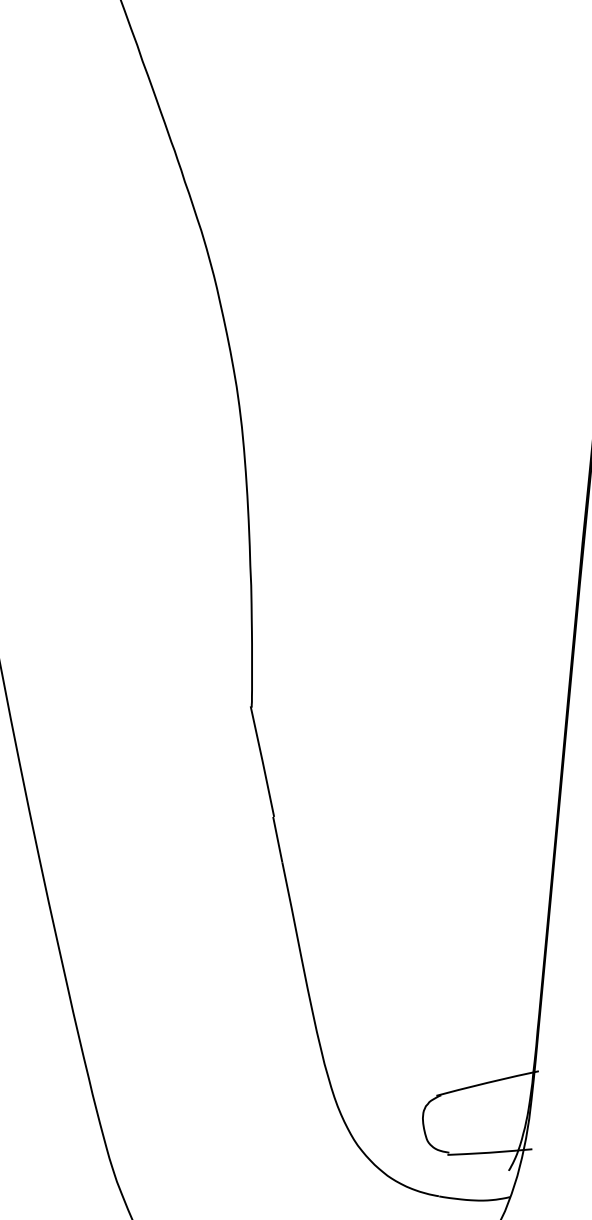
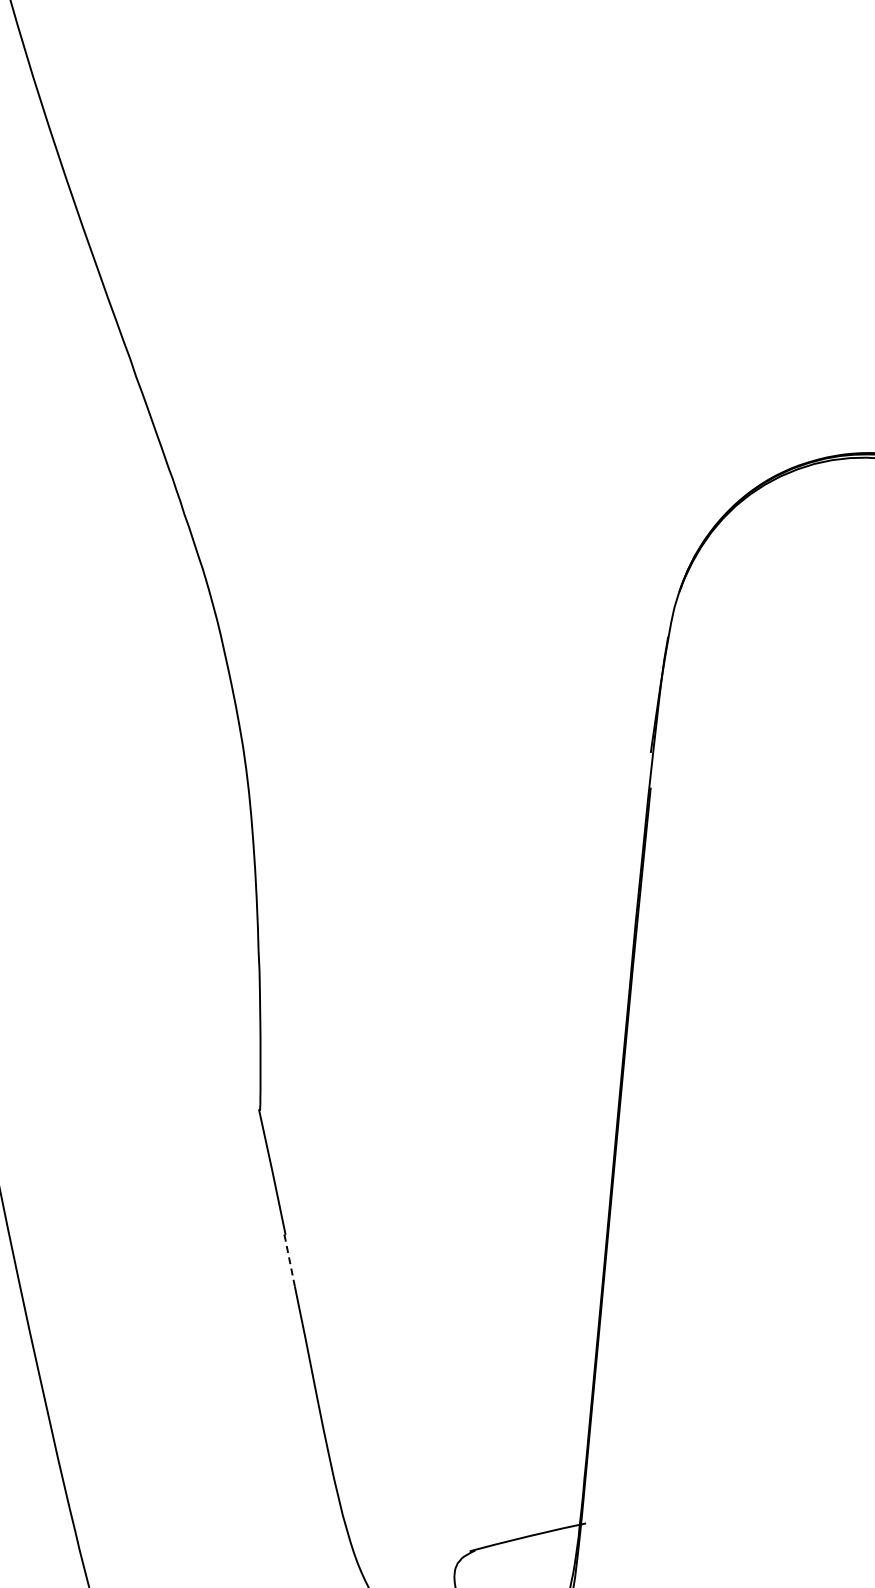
line: (277, 839) -> (289, 1260), solid -> dashed

